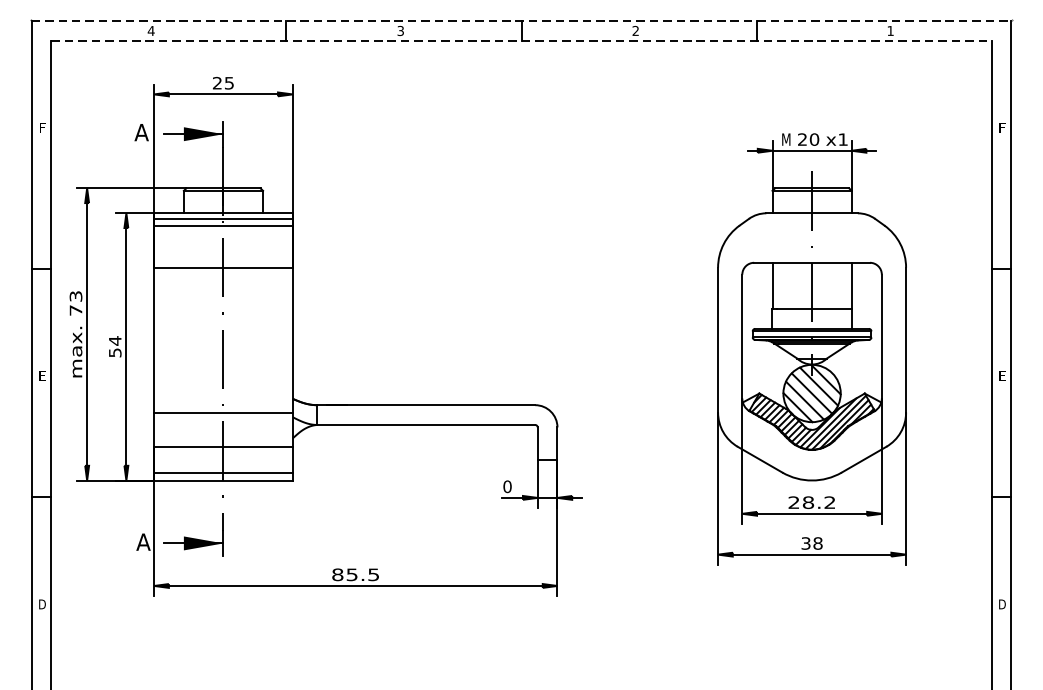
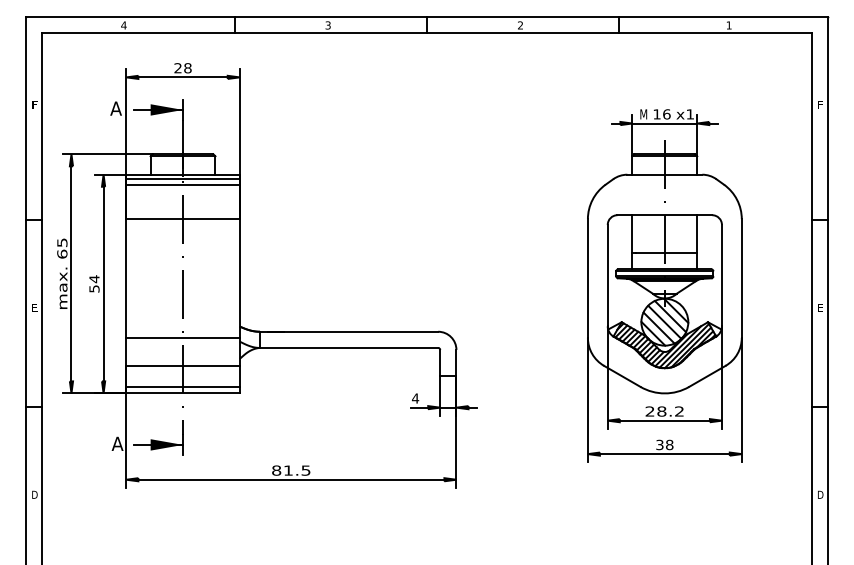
line: (522, 21) -> (427, 17), dashed -> solid
line: (522, 40) -> (427, 33), dashed -> solid
text: (228, 83) -> (187, 68), 25 -> 28
text: (807, 139) -> (661, 114), 20 -> 16
text: (76, 303) -> (62, 248), 73 -> 65
text: (507, 486) -> (415, 398), 0 -> 4
text: (352, 574) -> (288, 470), 85.5 -> 81.5

